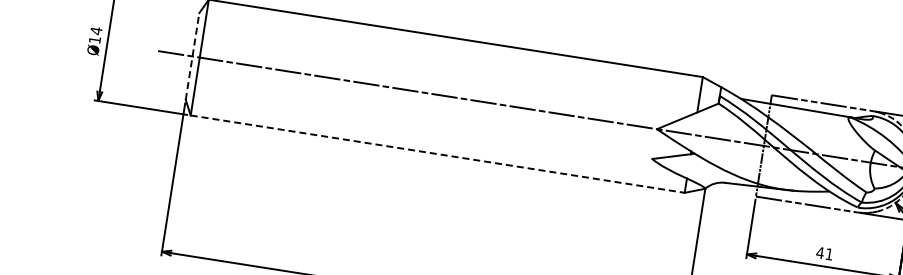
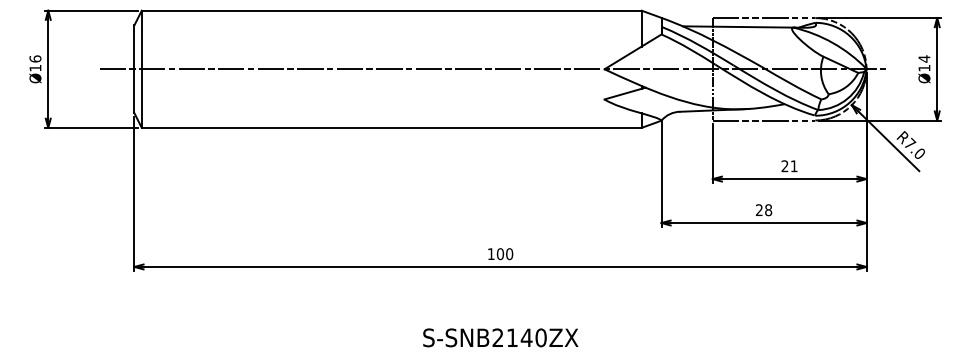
text: (96, 30) -> (35, 58), Ø14 -> Ø16
line: (192, 56) -> (134, 69), dashed -> solid
line: (437, 153) -> (391, 127), dashed -> solid
text: (819, 253) -> (784, 166), 41 -> 21

